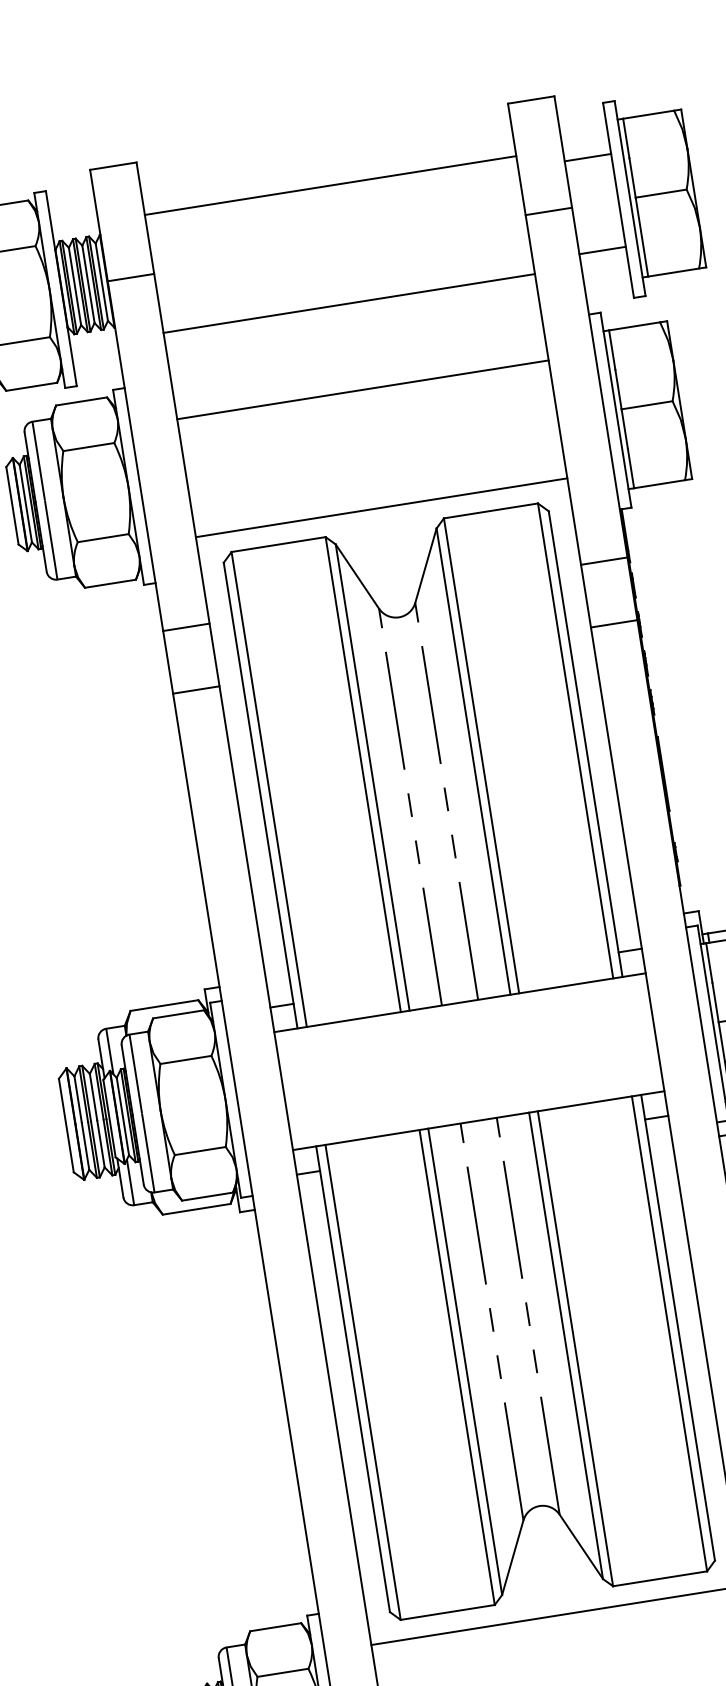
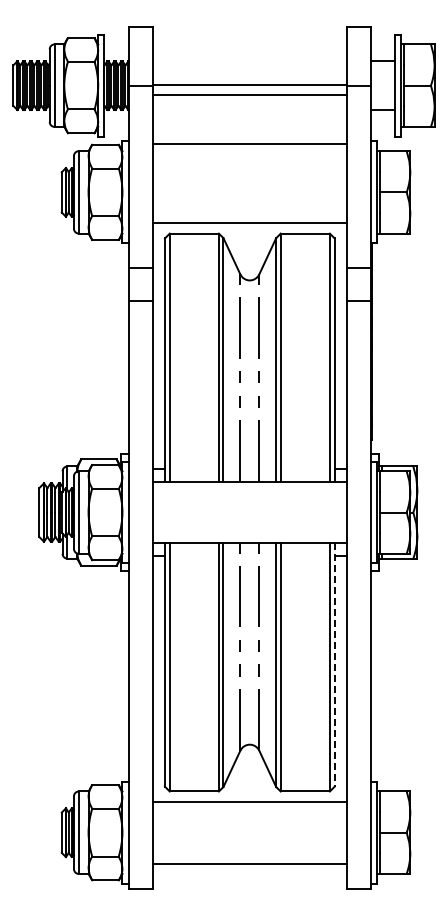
line: (329, 184) -> (249, 84), moved
line: (348, 303) -> (249, 95), moved
line: (362, 389) -> (249, 143), moved
line: (677, 1328) -> (334, 665), solid -> dashed

